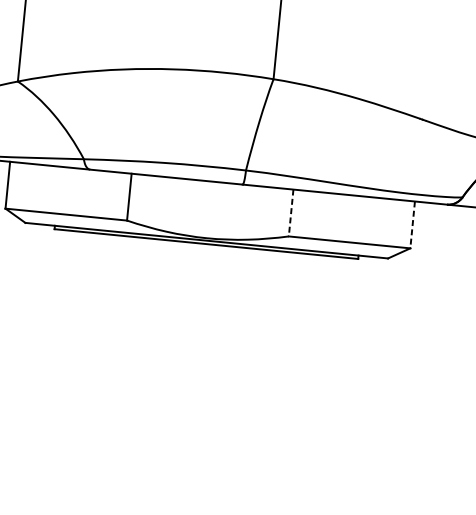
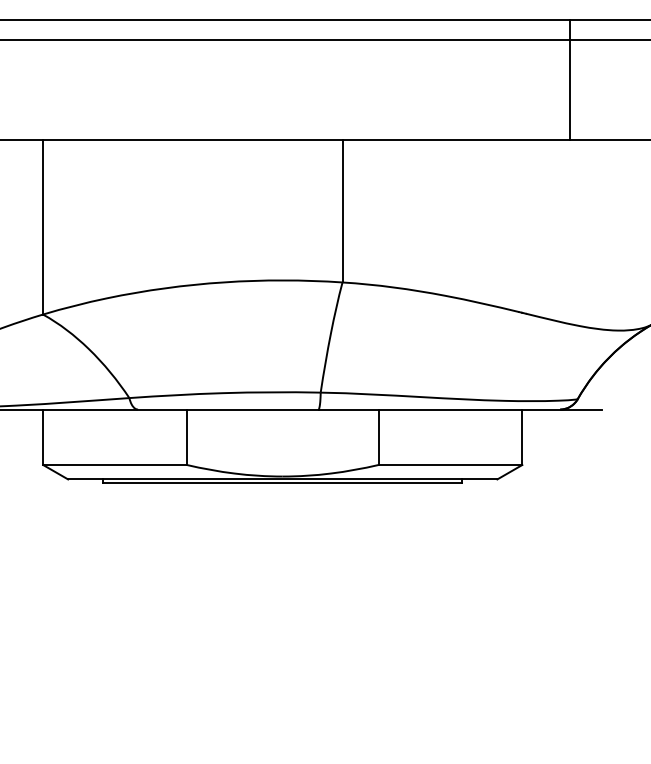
line: (291, 213) -> (378, 437), dashed -> solid
line: (412, 225) -> (522, 437), dashed -> solid

